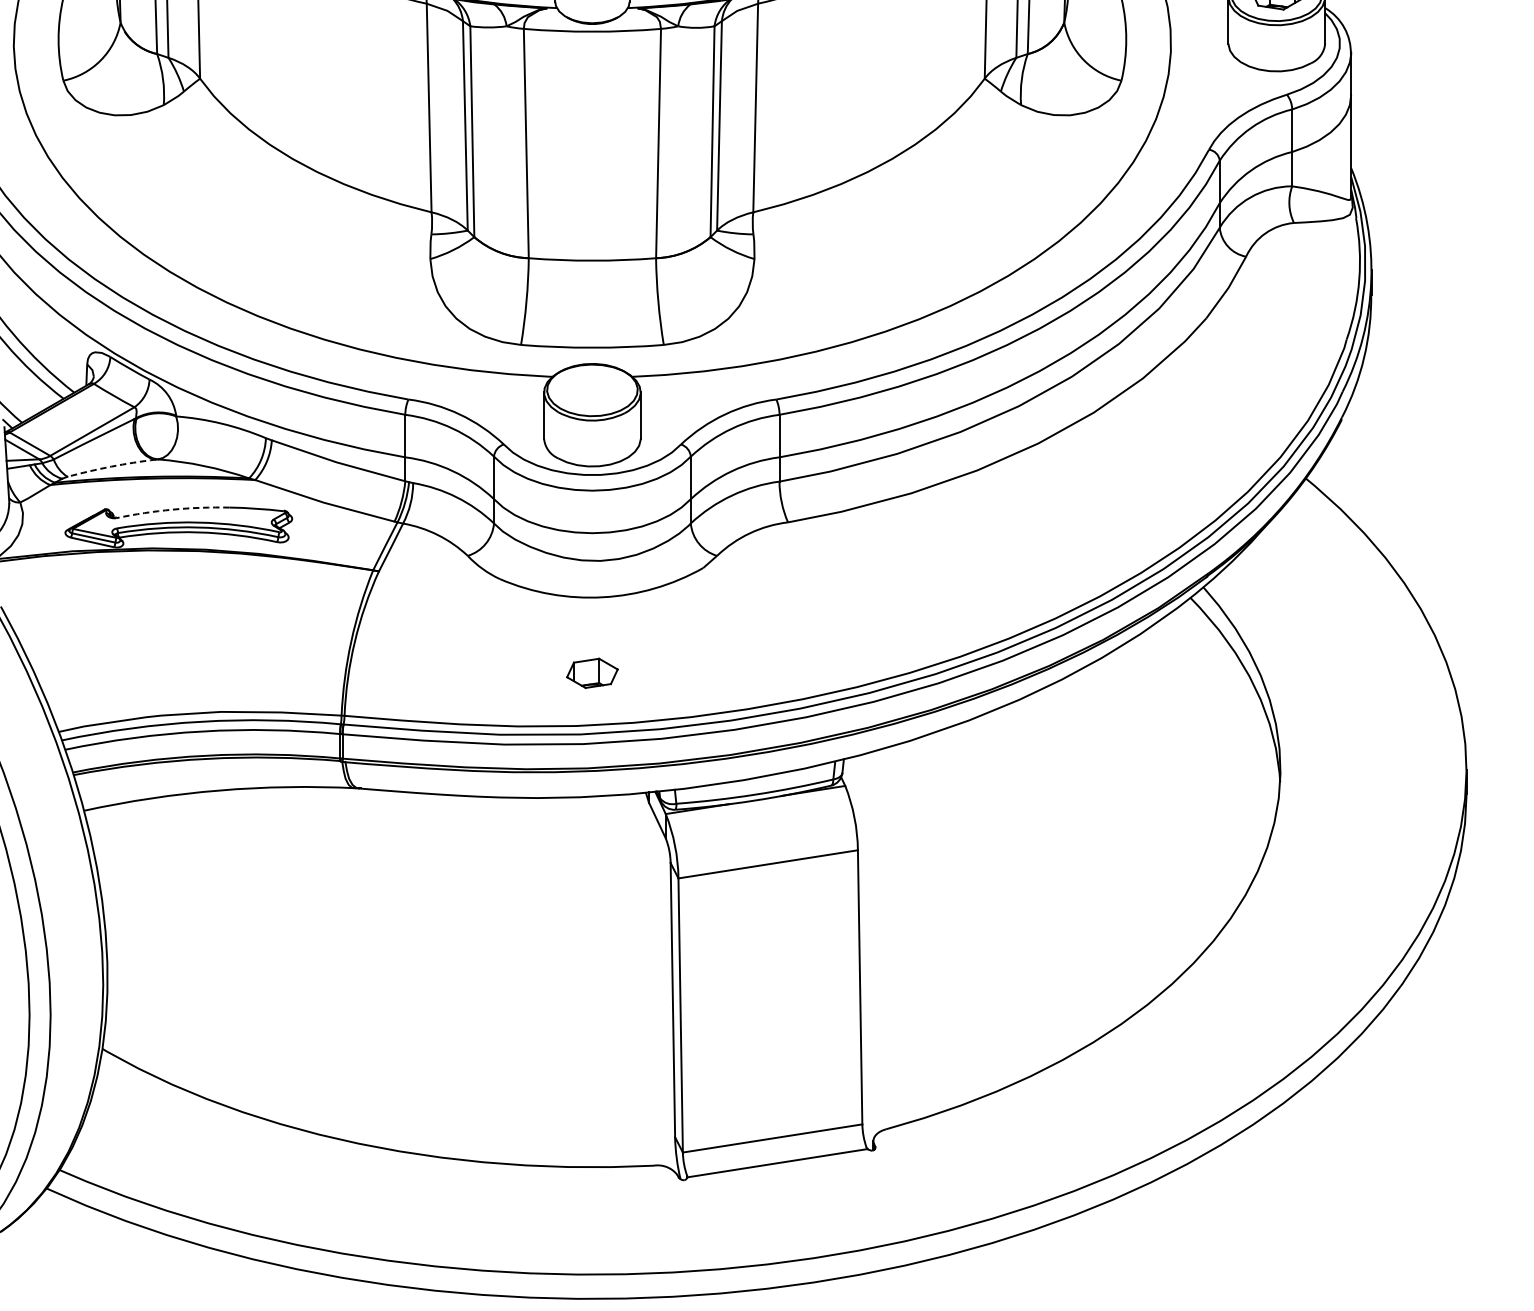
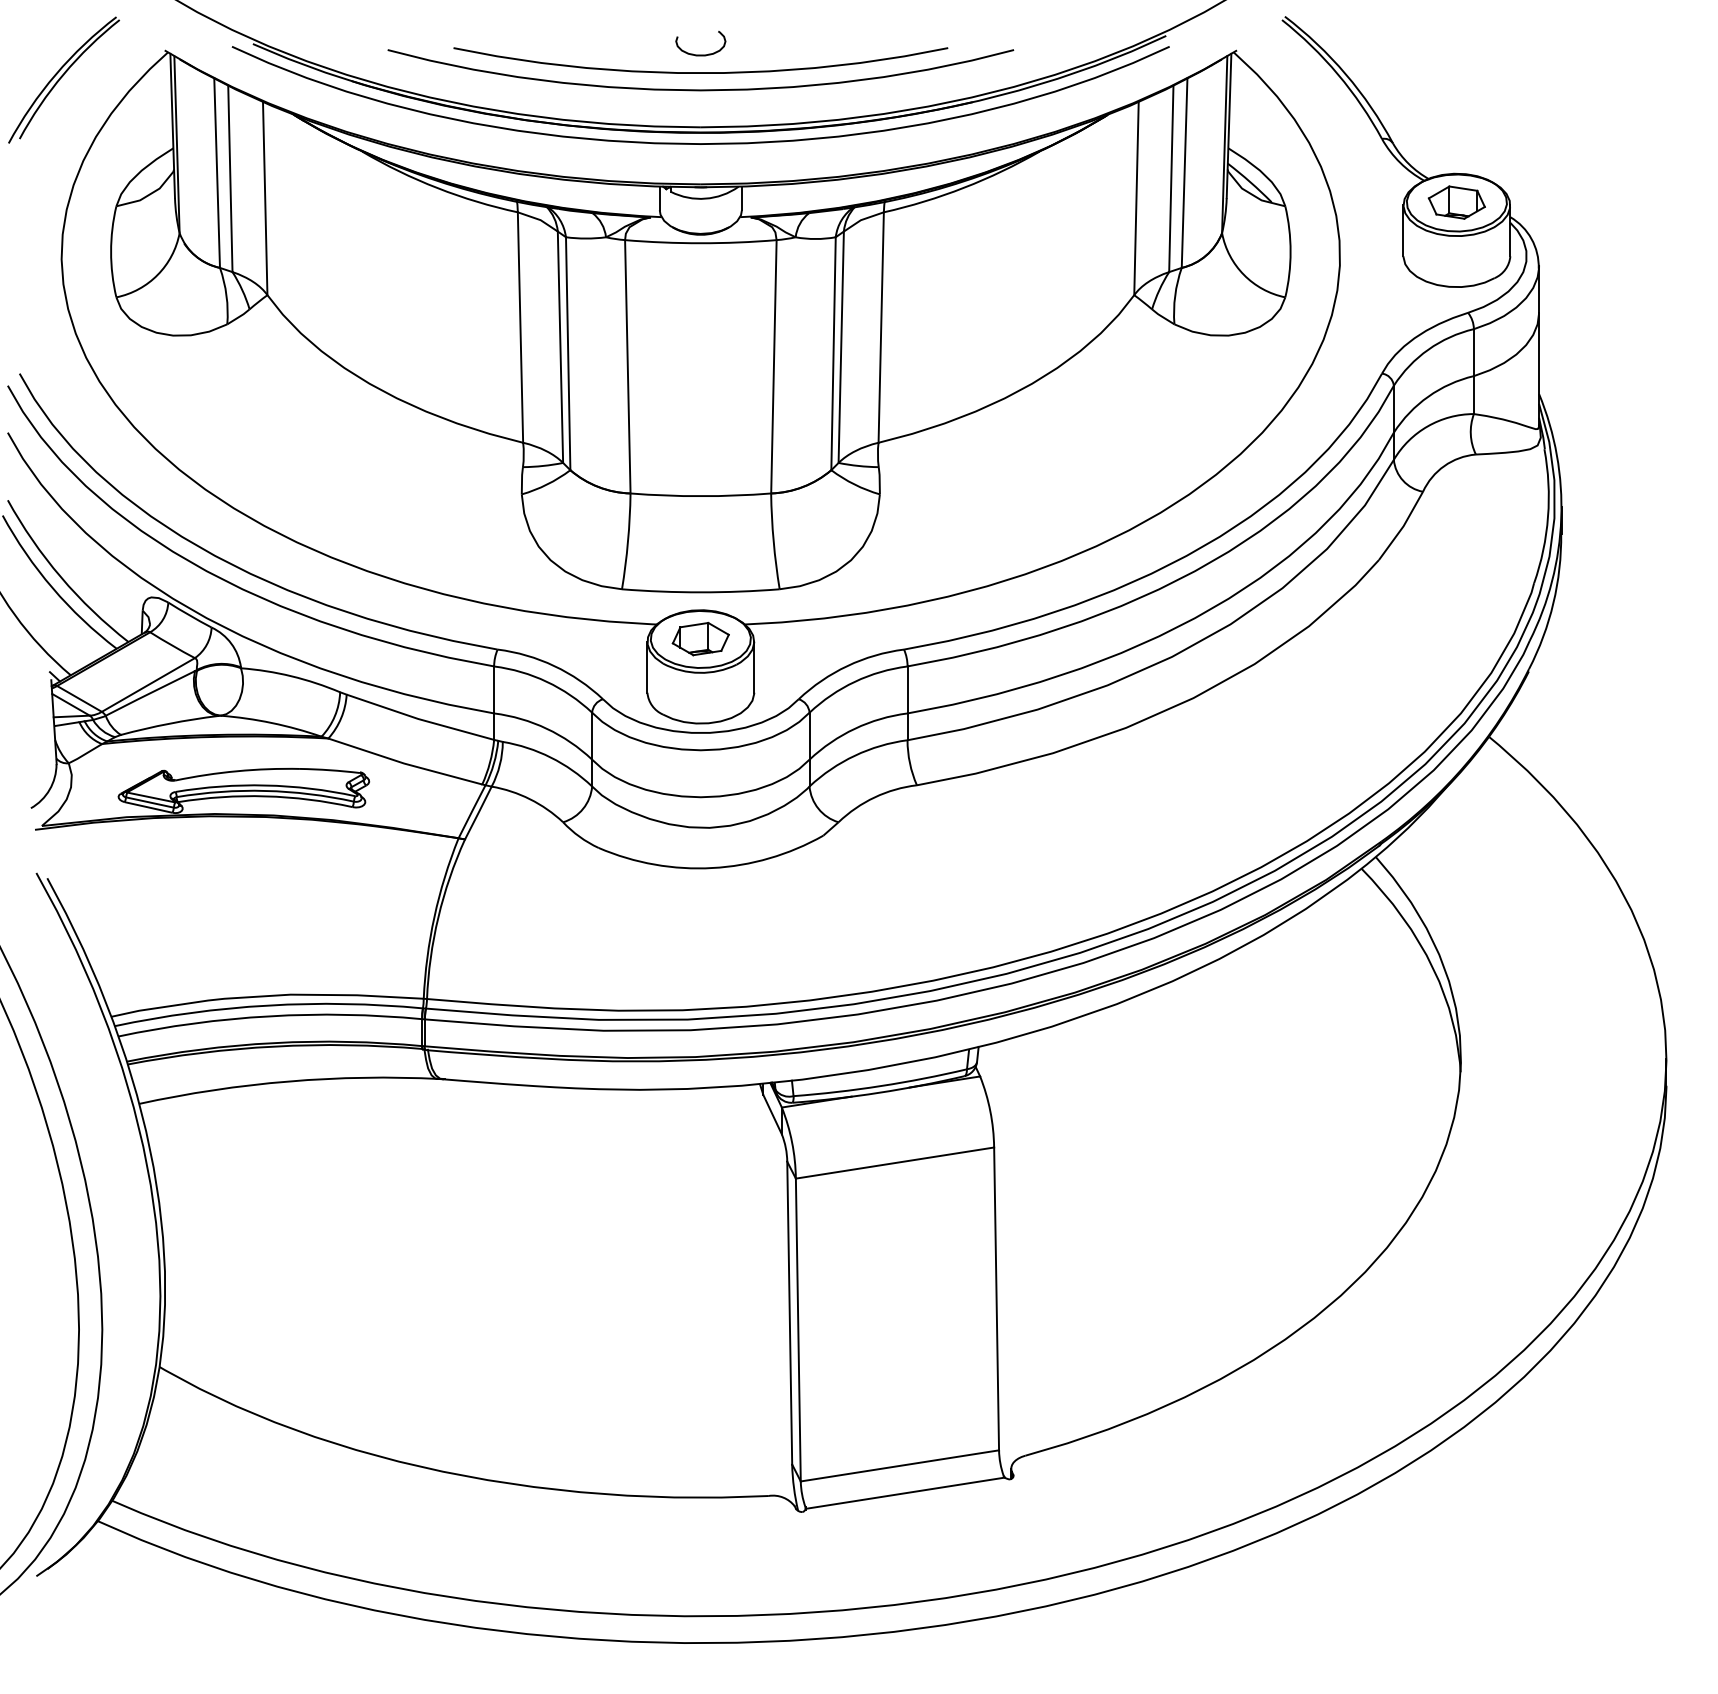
arc: (111, 466) -> (169, 723), dashed -> solid
arc: (173, 509) -> (237, 771), dashed -> solid
part: (592, 672) -> (700, 638), moved

